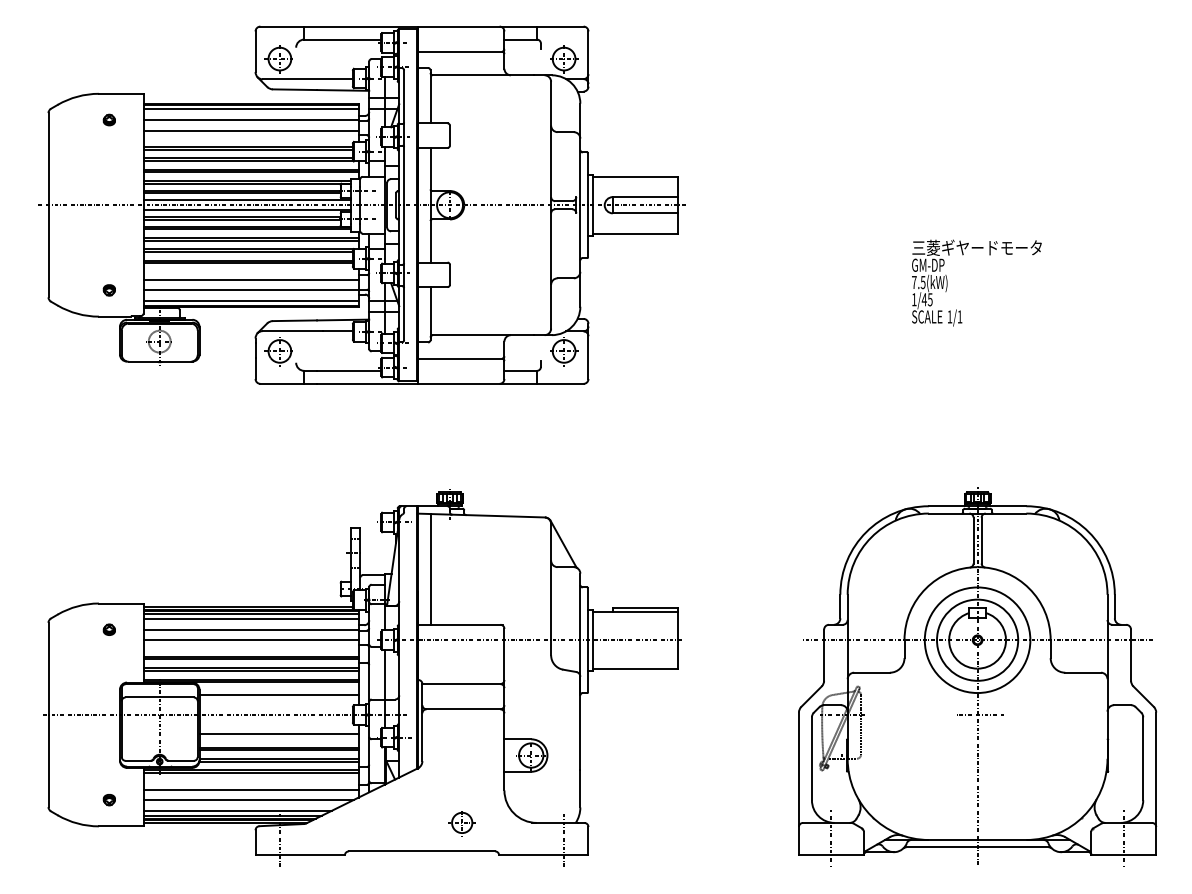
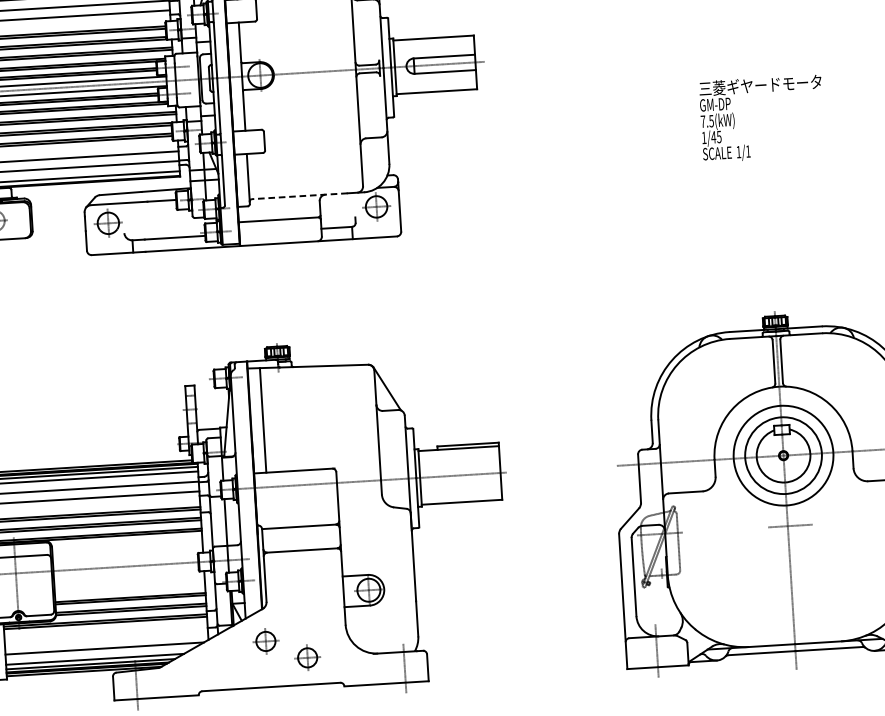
line: (483, 335) -> (299, 196), solid -> dashed
line: (278, 695) -> (126, 548), removed
line: (278, 734) -> (129, 584), removed
line: (250, 789) -> (105, 638), removed
part: (418, 803) -> (265, 642), added

